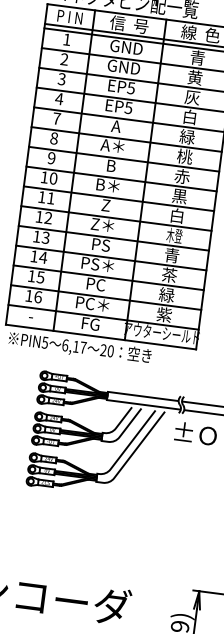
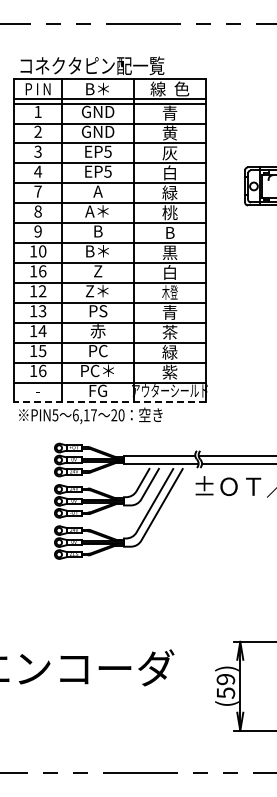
text: (128, 24) -> (97, 88), 信  号 -> B＊
text: (181, 176) -> (169, 232), 赤 -> B
text: (50, 198) -> (42, 271), 11 -> 16
text: (97, 265) -> (97, 331), PS＊ -> 赤
line: (101, 337) -> (110, 402), solid -> dashed

